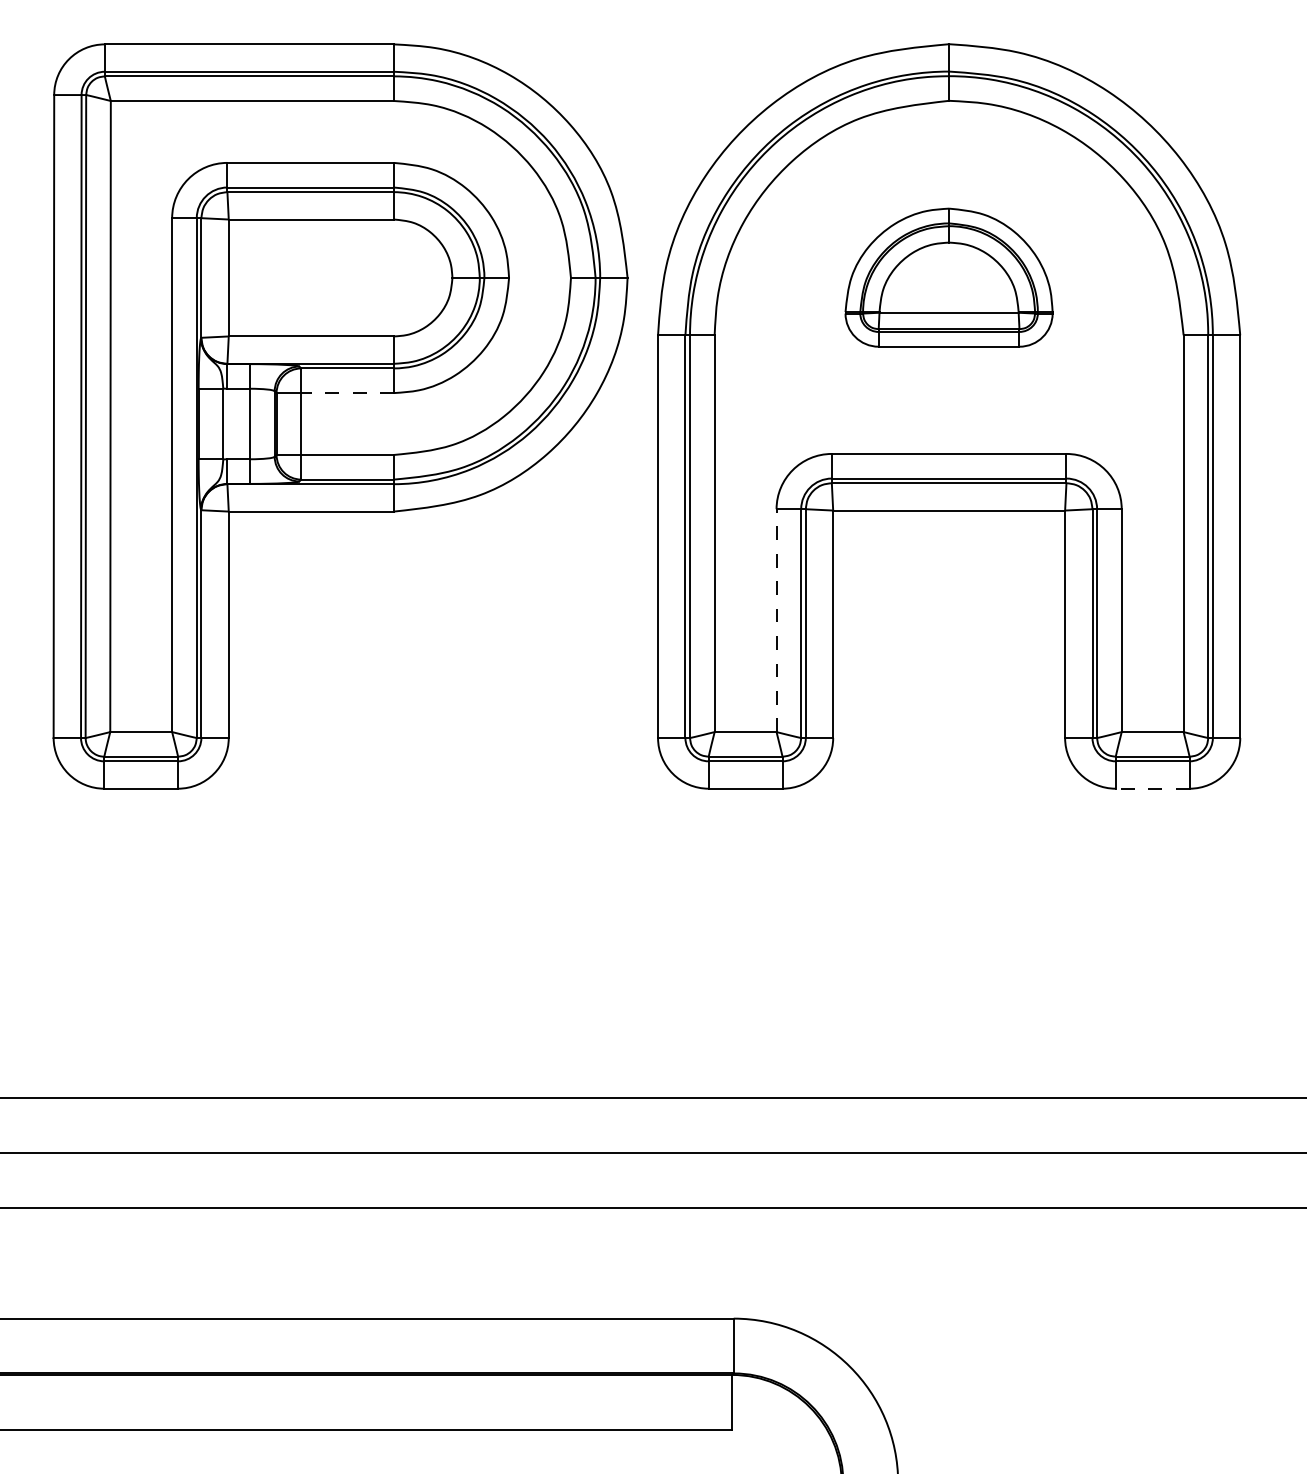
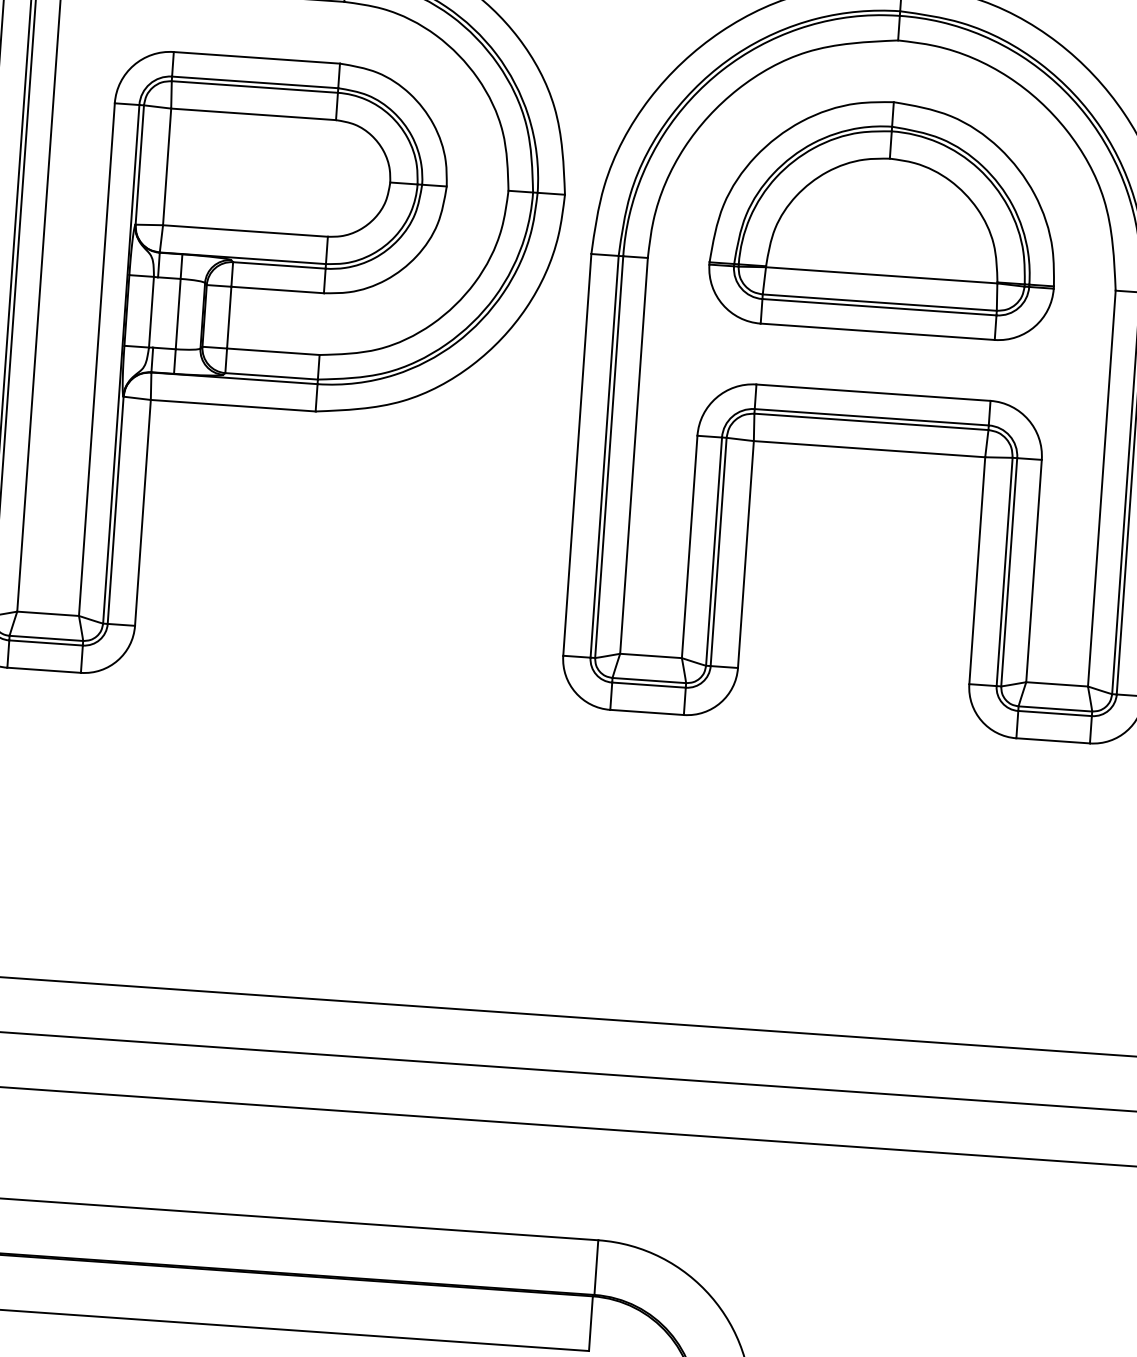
part: (948, 277) -> (885, 216), size x1.67
line: (347, 393) -> (277, 290), dashed -> solid
line: (776, 620) -> (689, 546), dashed -> solid
line: (1152, 788) -> (1053, 740), dashed -> solid

